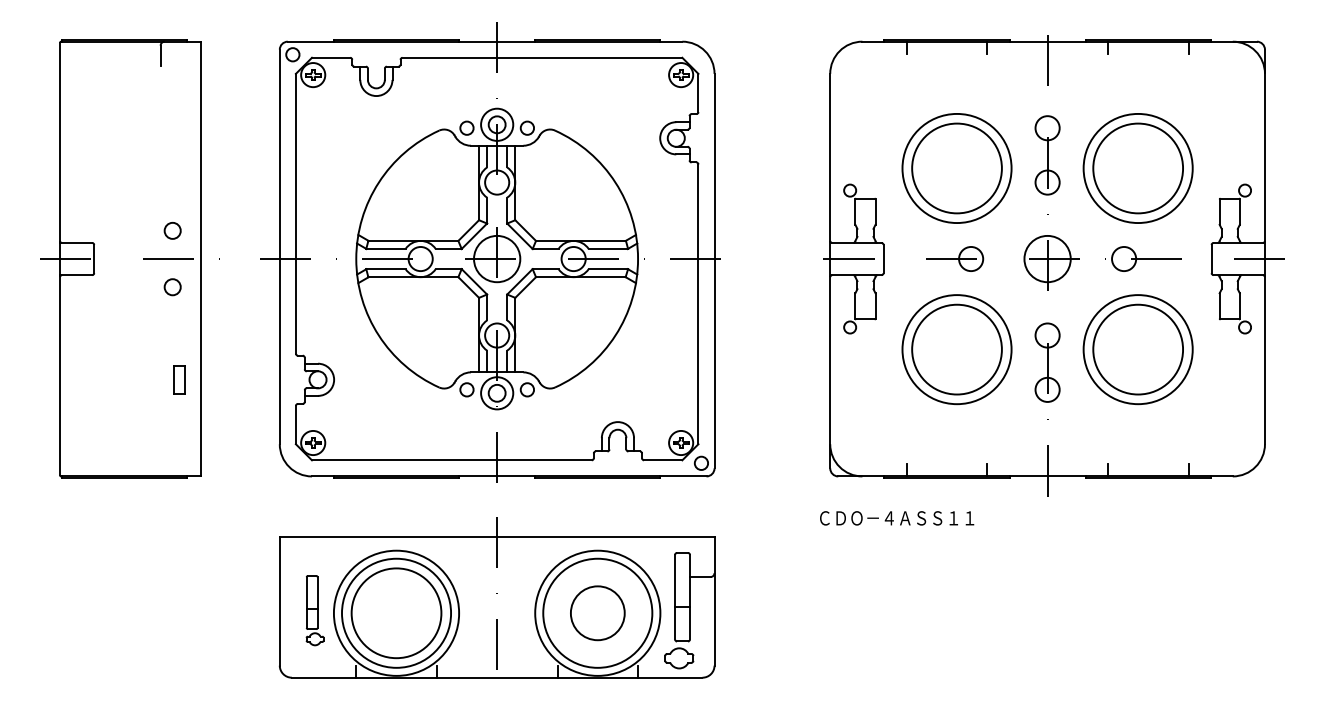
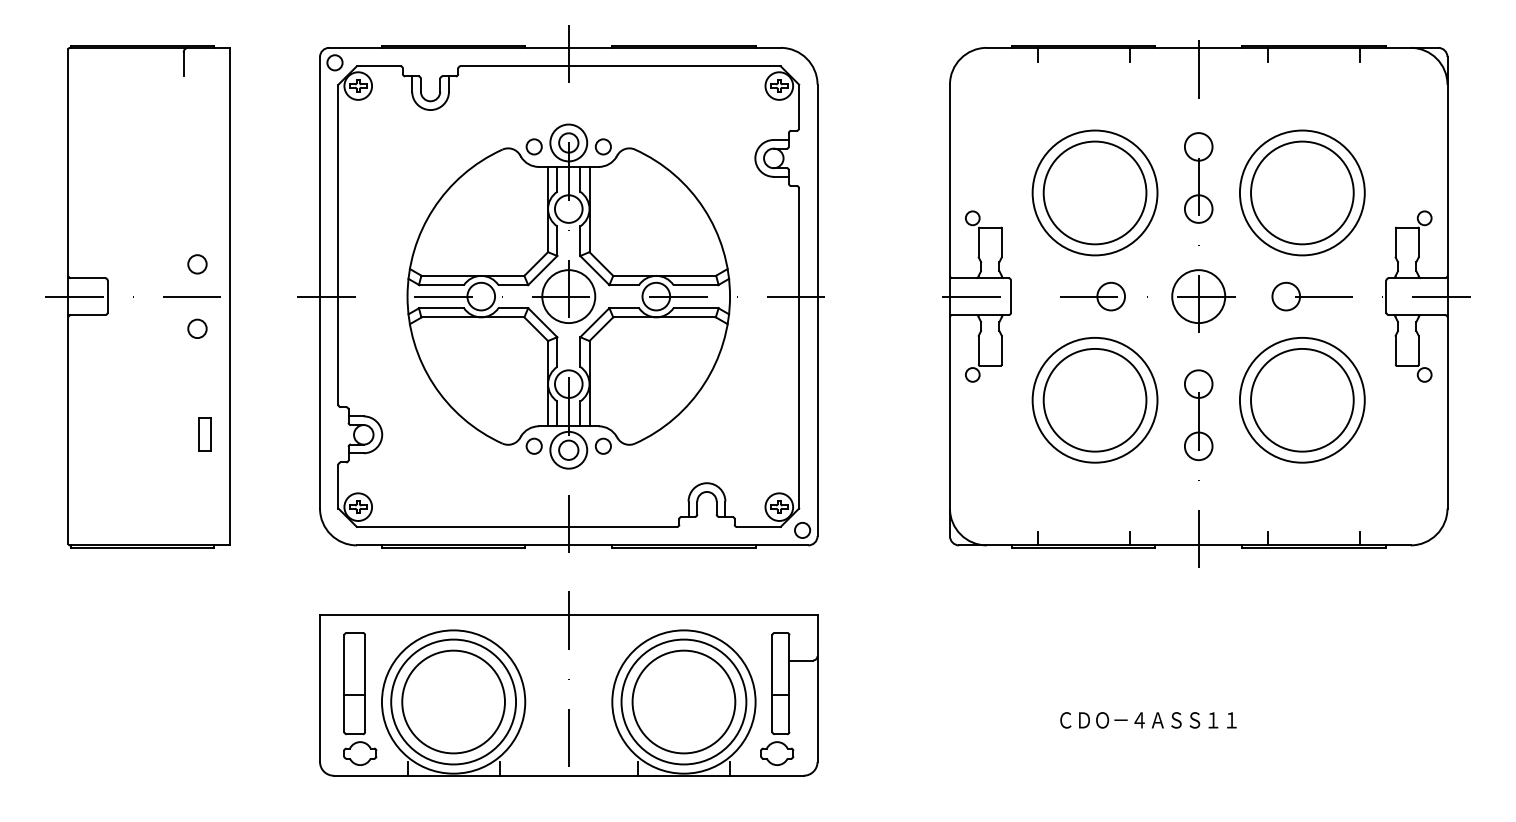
text: (897, 518) -> (1148, 720), moved
part: (315, 610) -> (360, 698), size x1.67
circle: (597, 612) -> (683, 701), size x1.67

